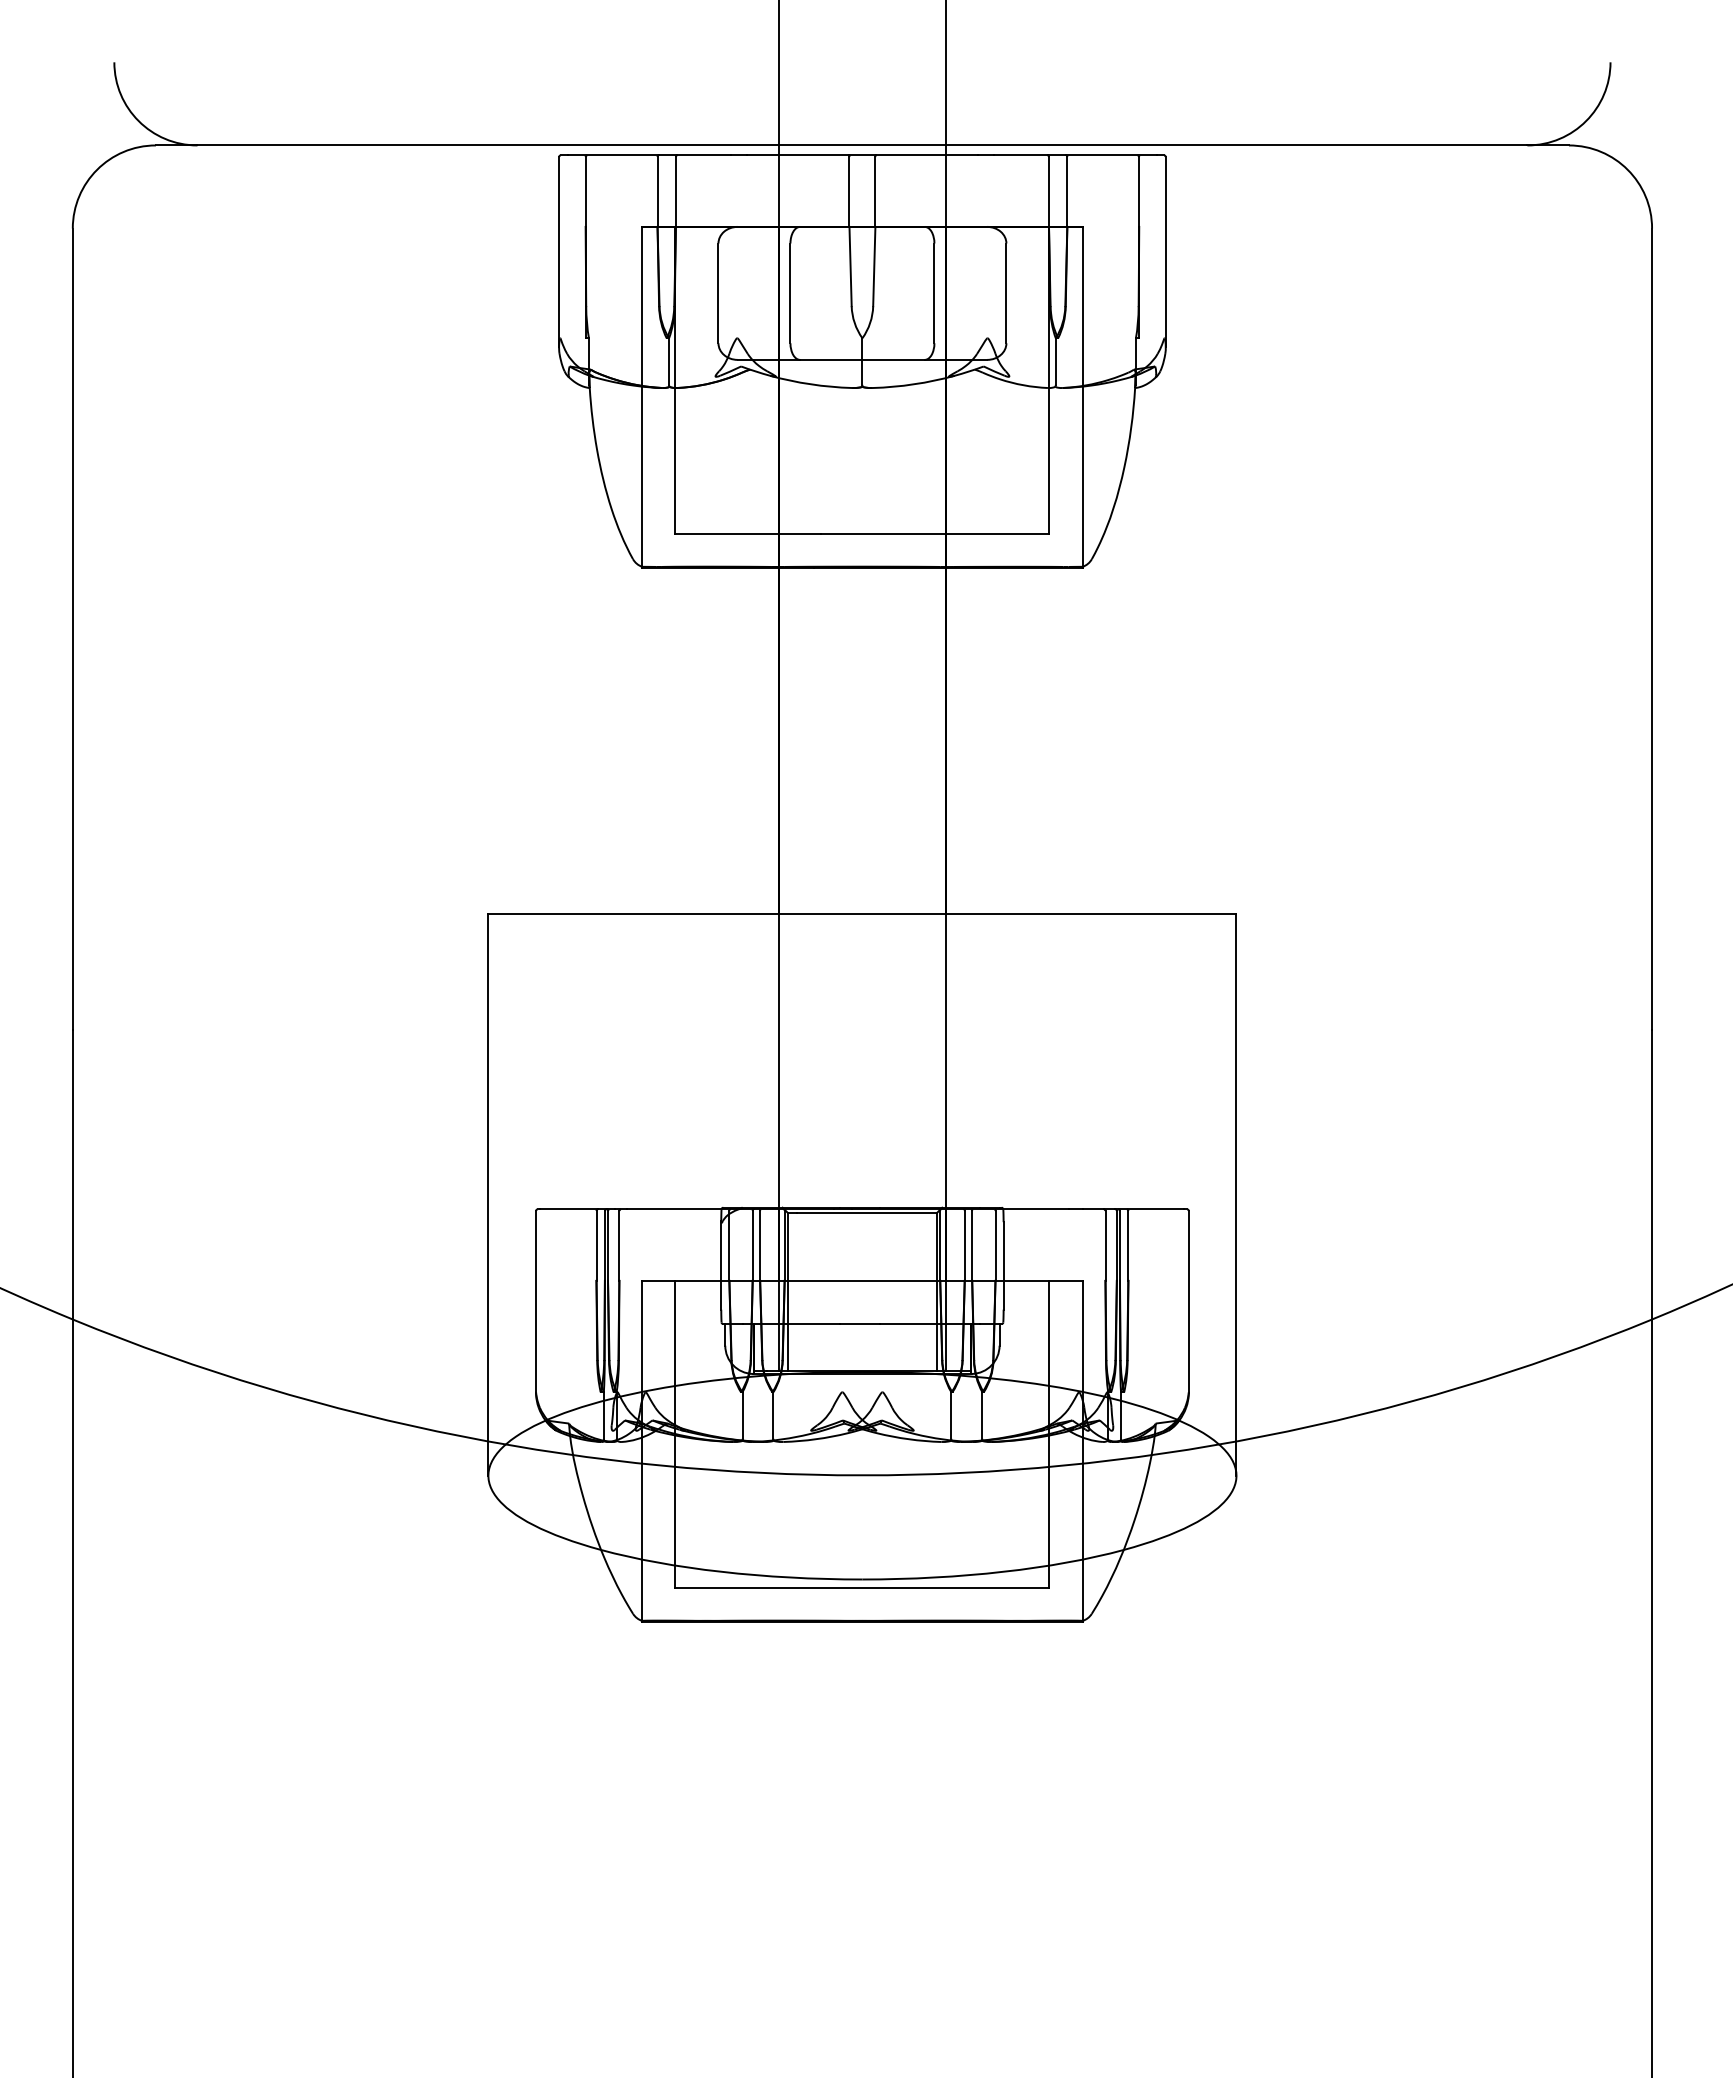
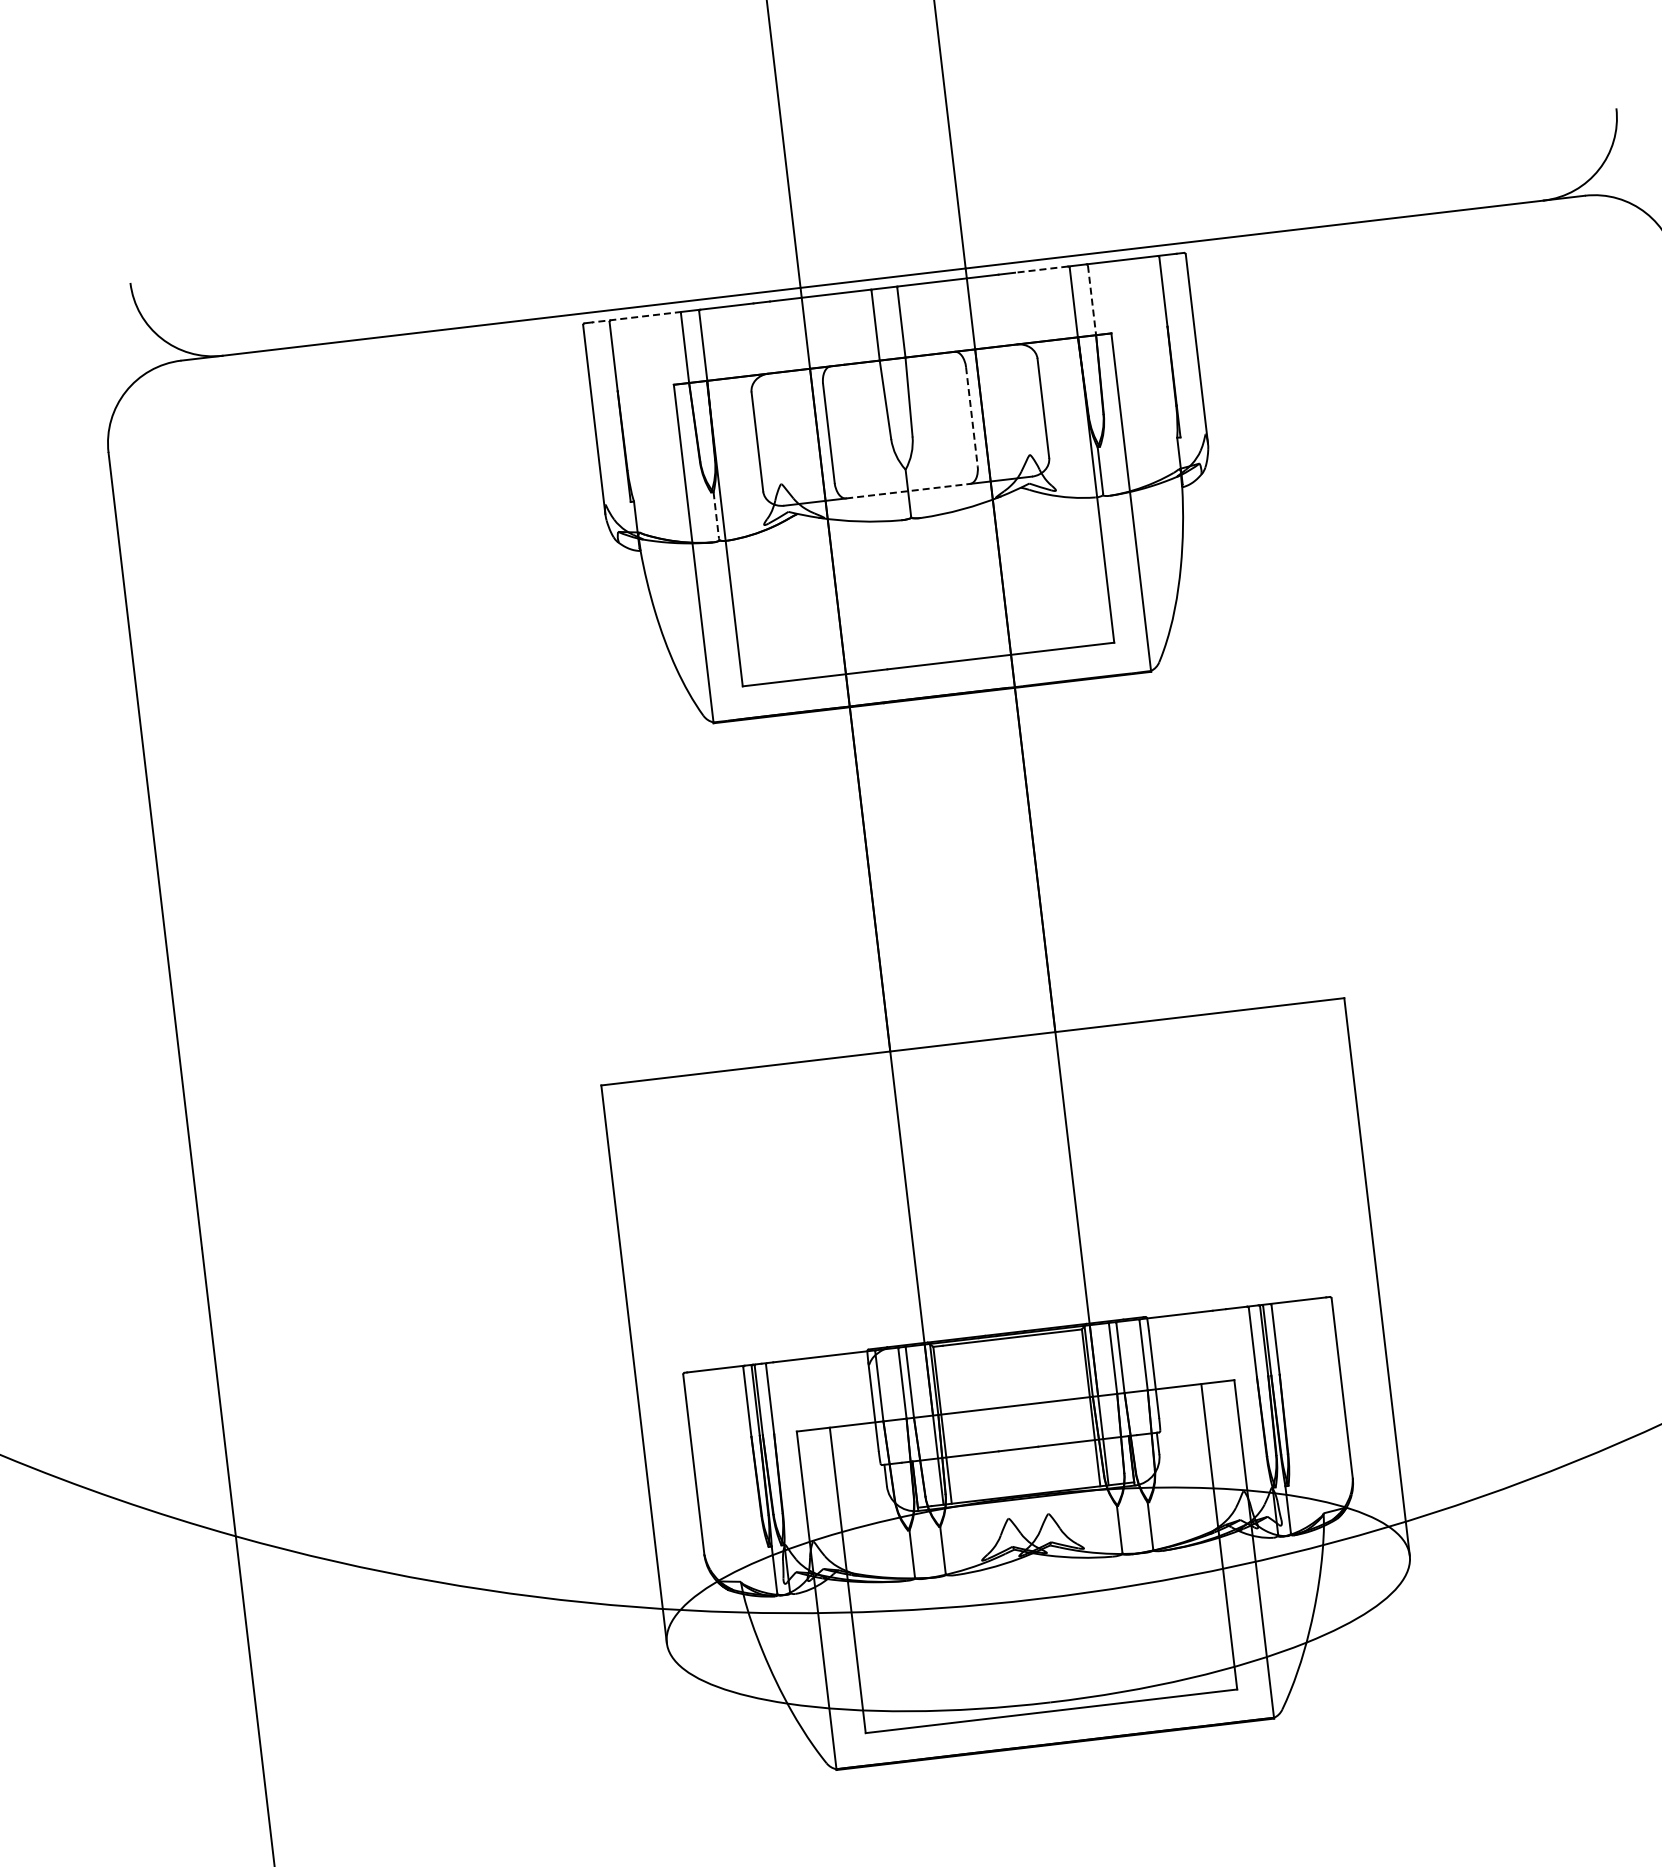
line: (612, 155) -> (636, 317), solid -> dashed
line: (1020, 155) -> (1041, 269), solid -> dashed
line: (1067, 192) -> (1092, 300), solid -> dashed
line: (934, 293) -> (971, 416), solid -> dashed
line: (862, 359) -> (908, 490), solid -> dashed
line: (669, 362) -> (716, 516), solid -> dashed

